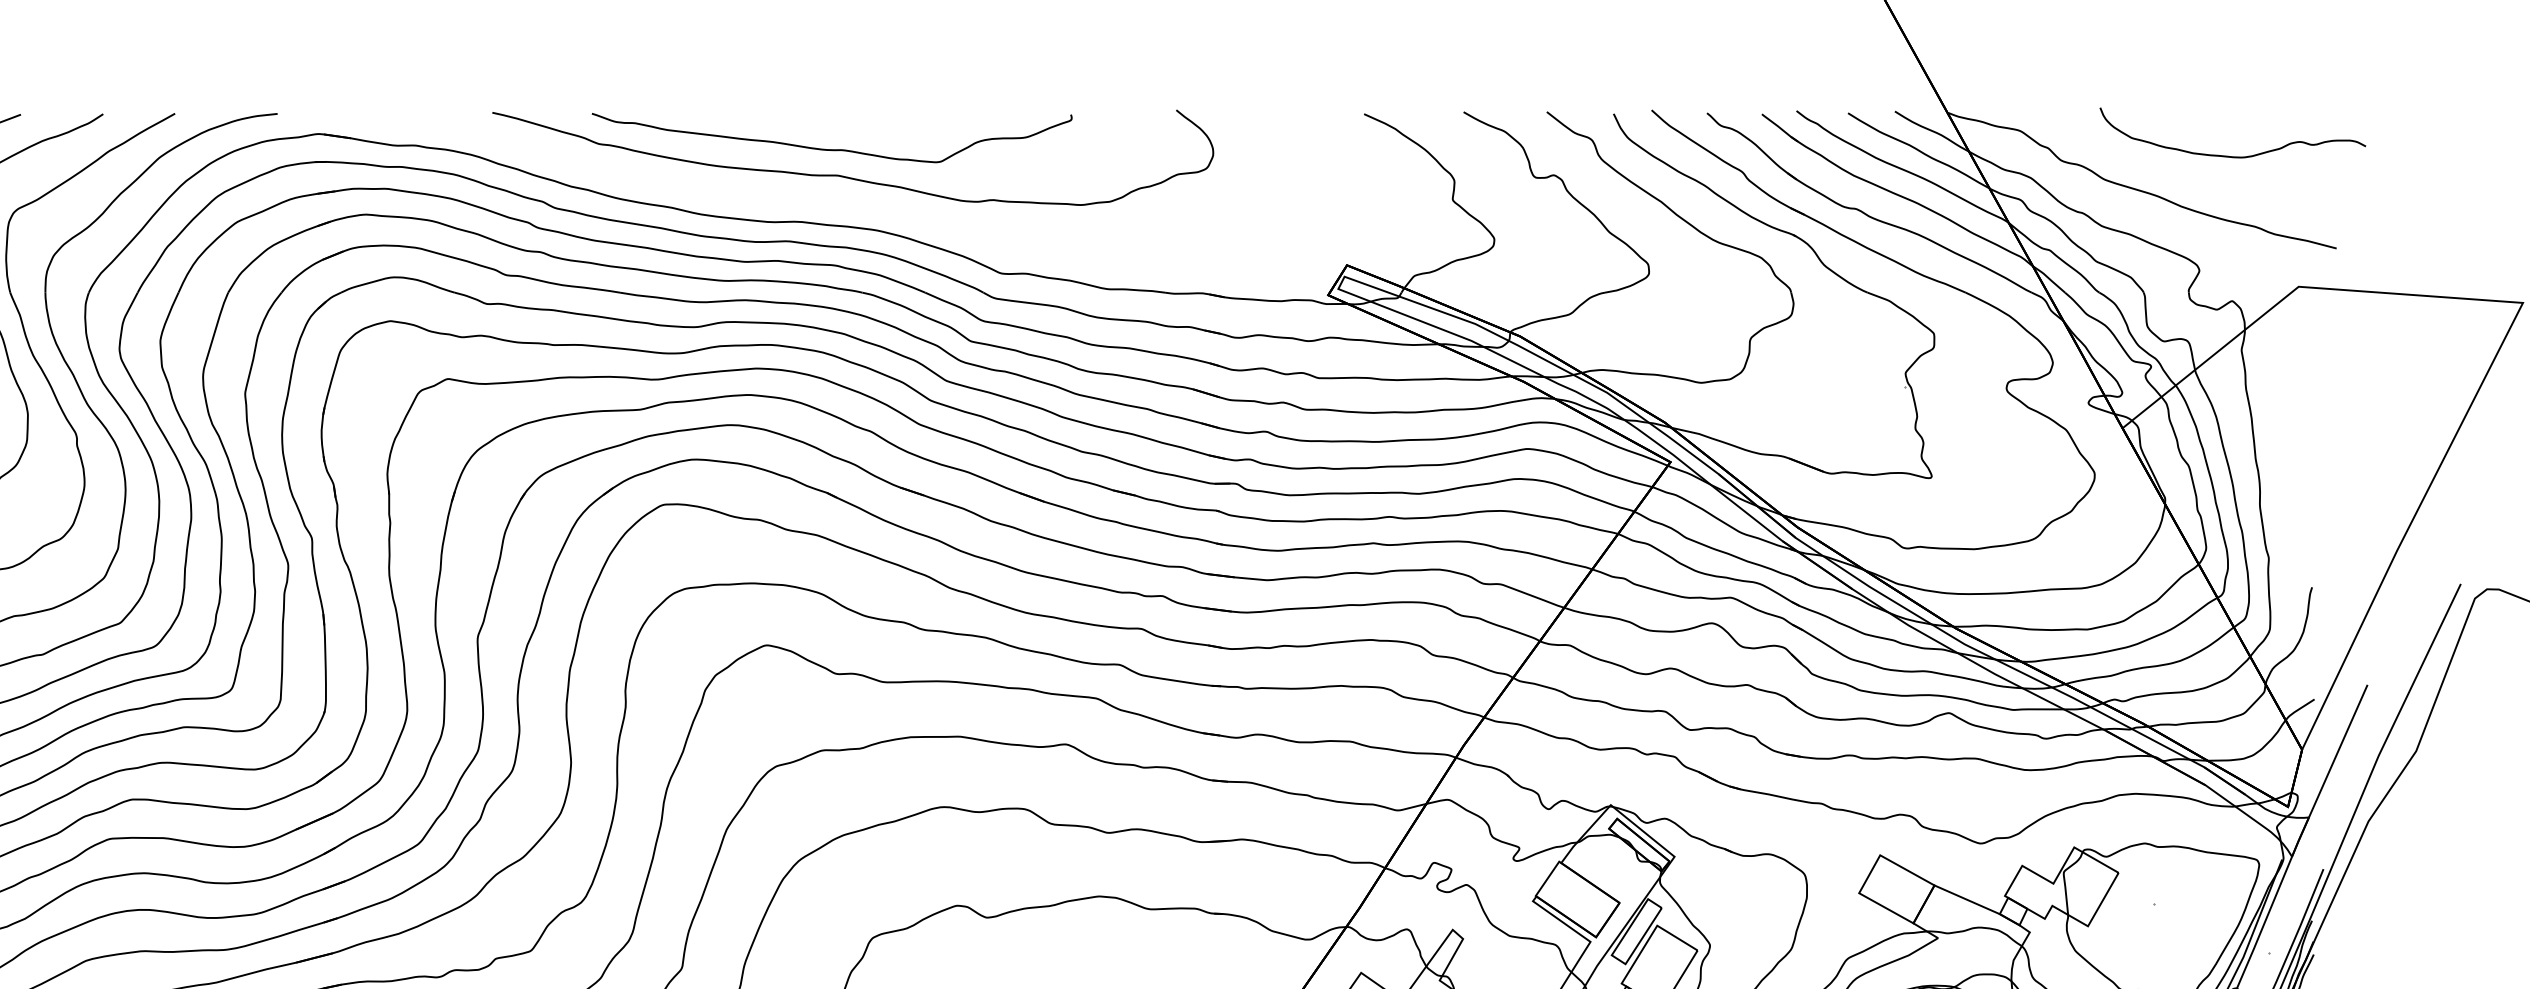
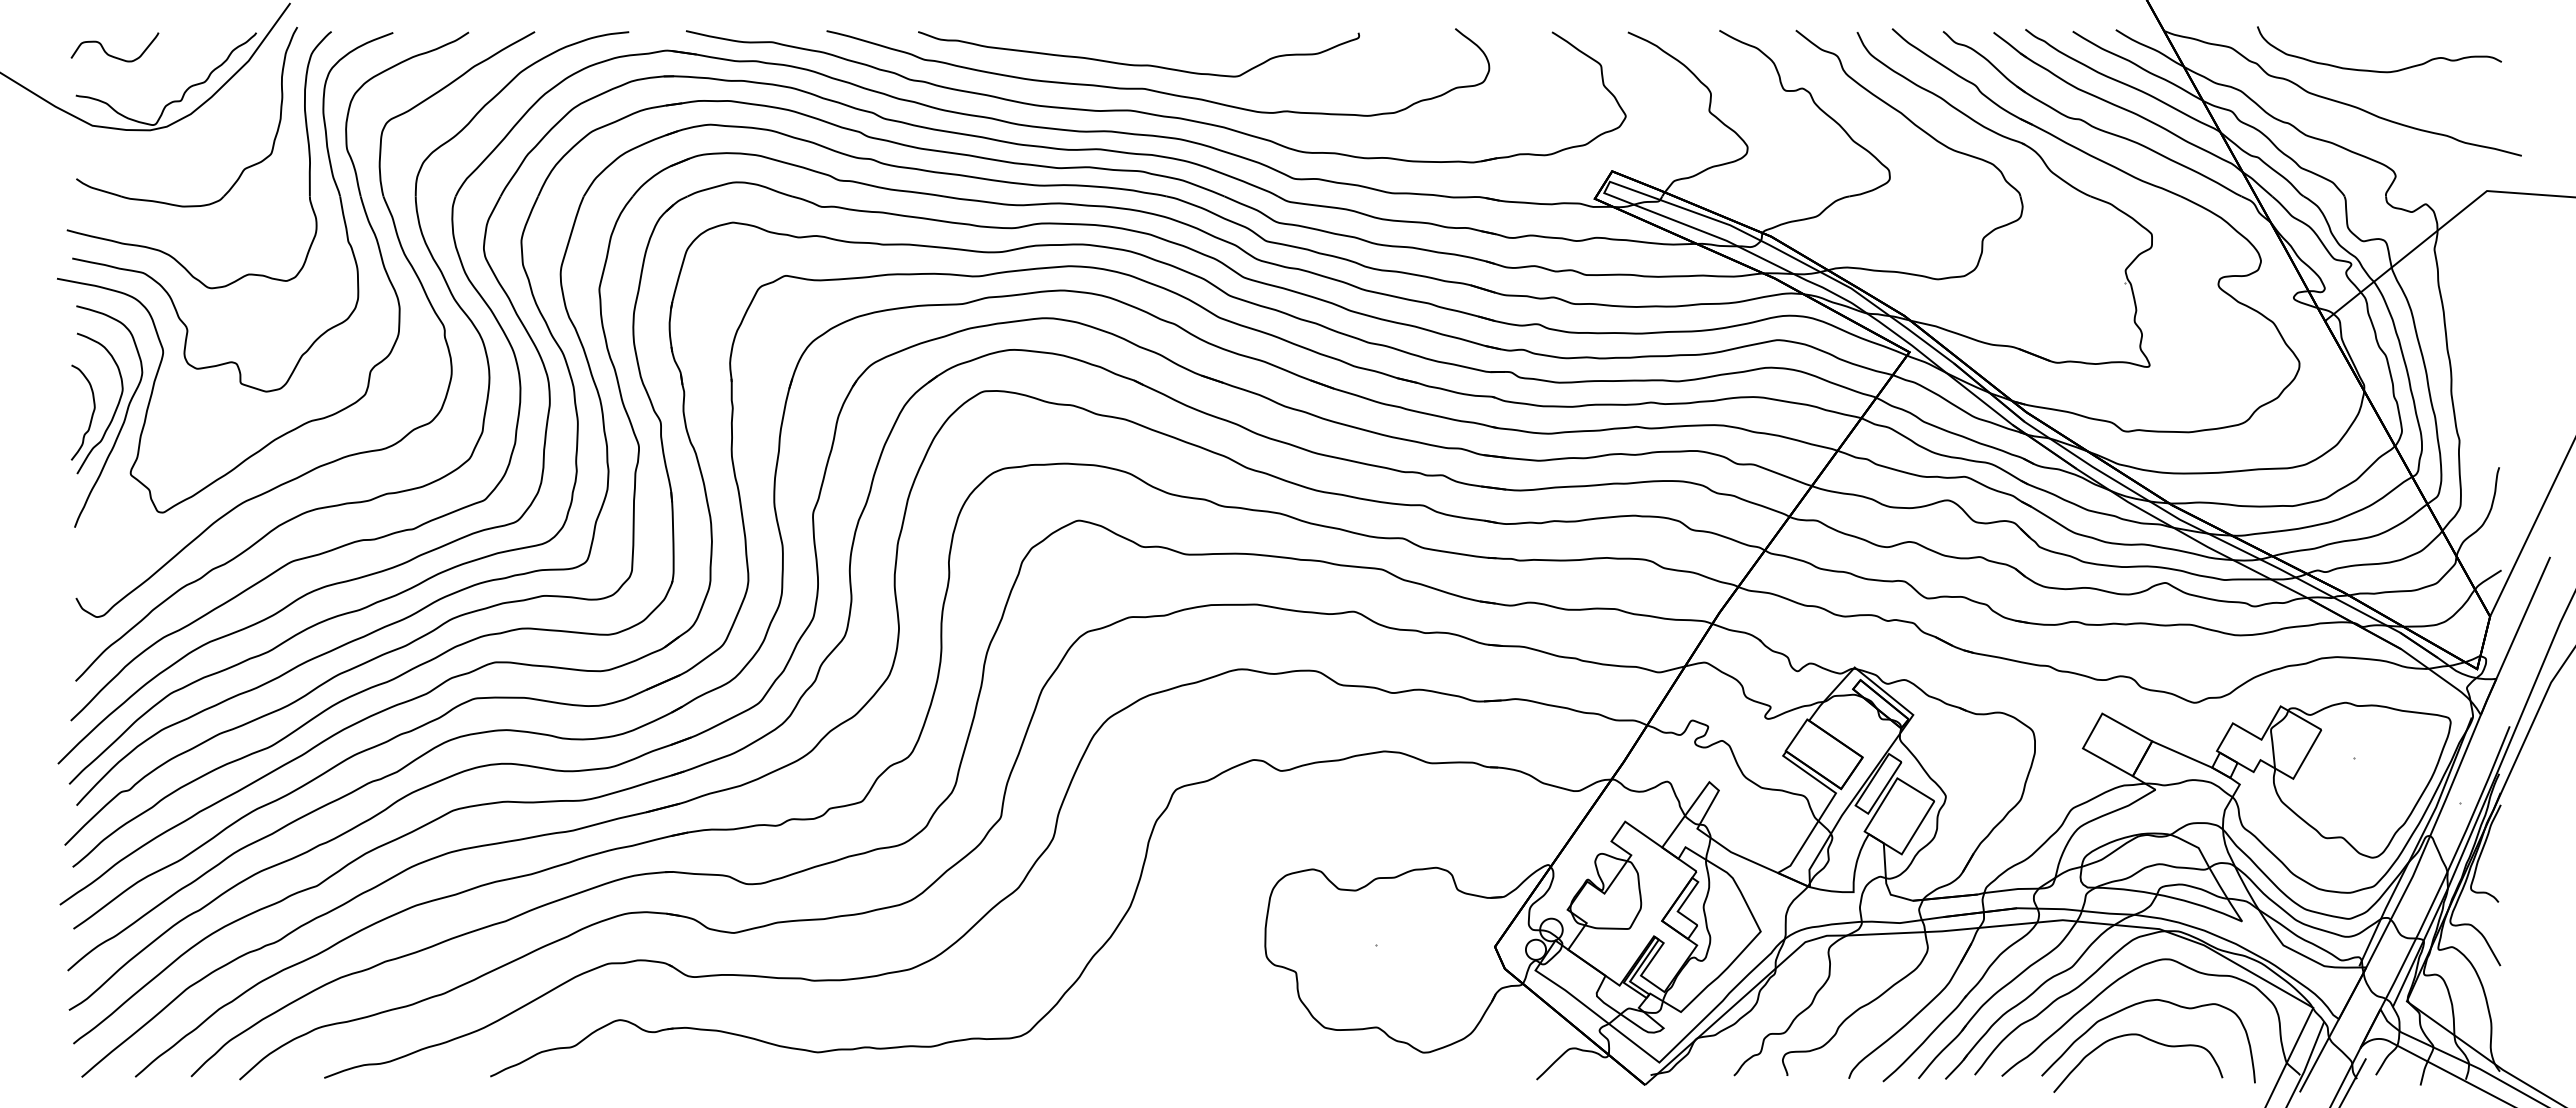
curve: (2230, 155) -> (2377, 70), moved
part: (848, 202) -> (1153, 113), added

